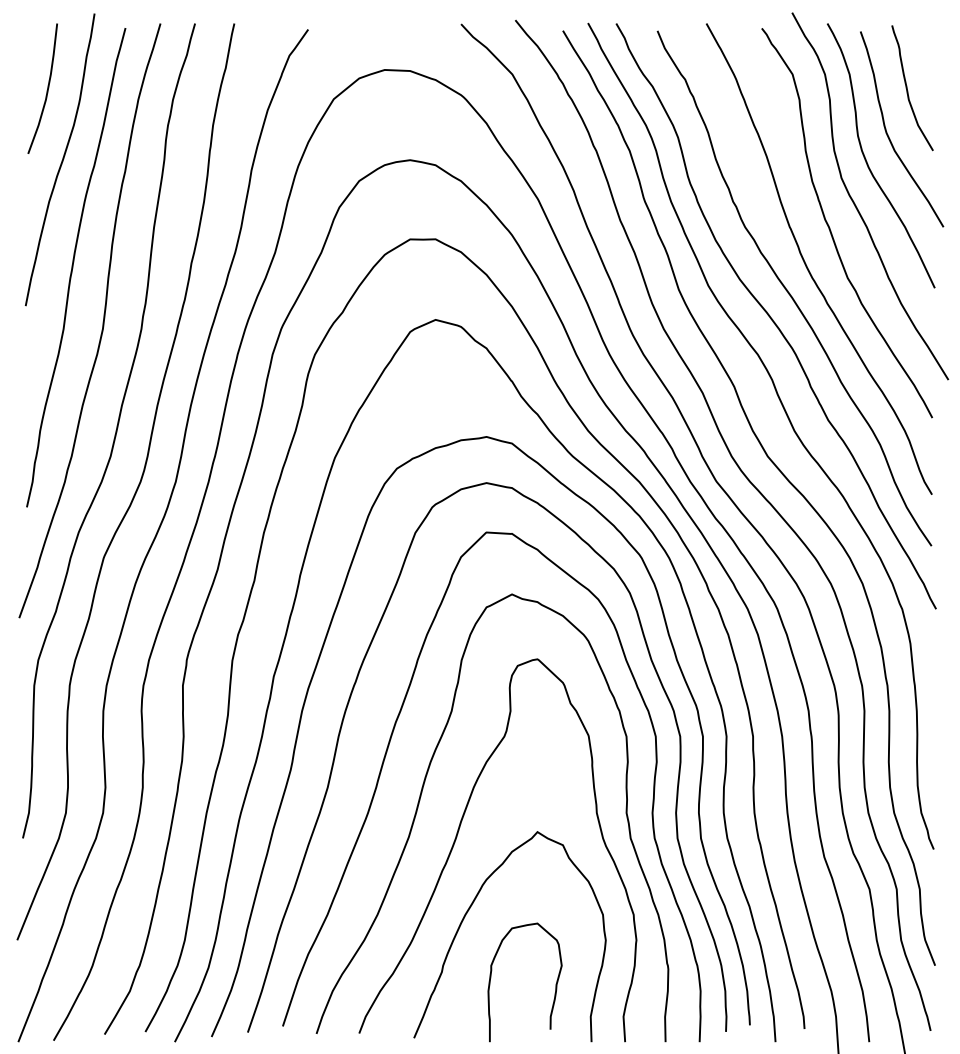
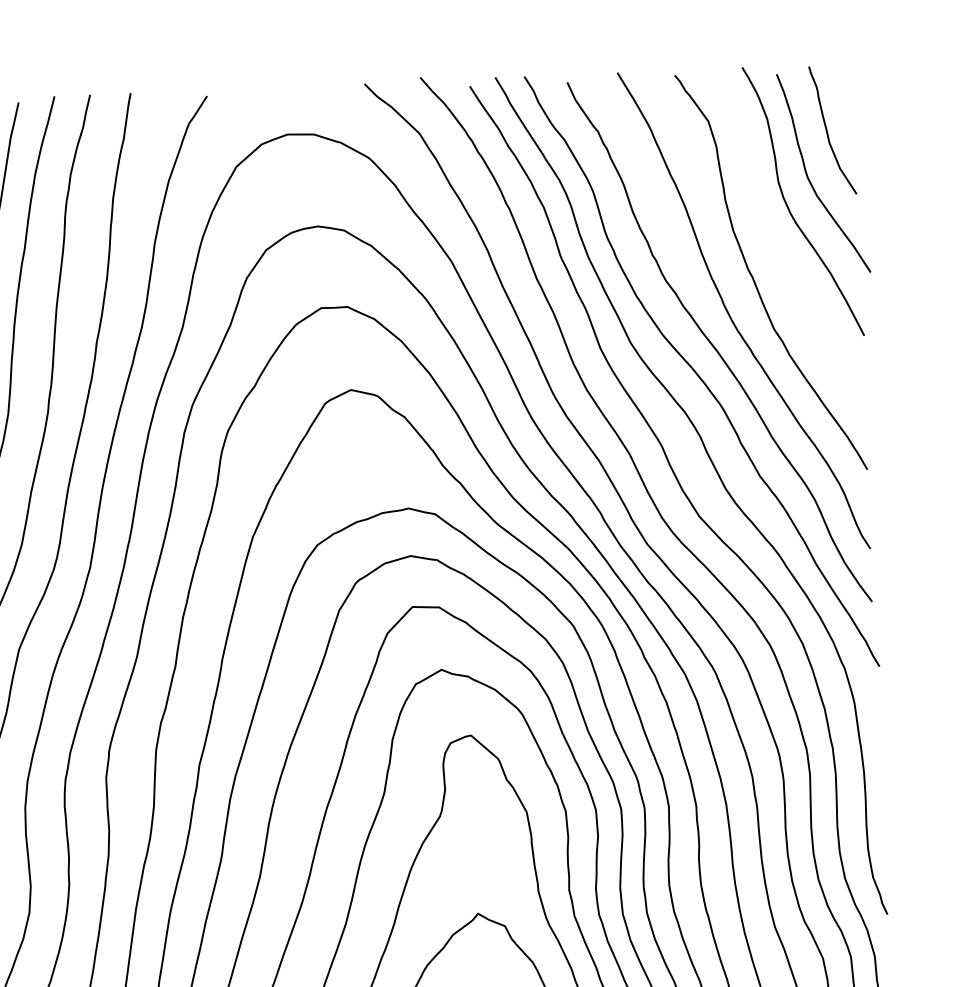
curve: (855, 203) -> (778, 251), removed

